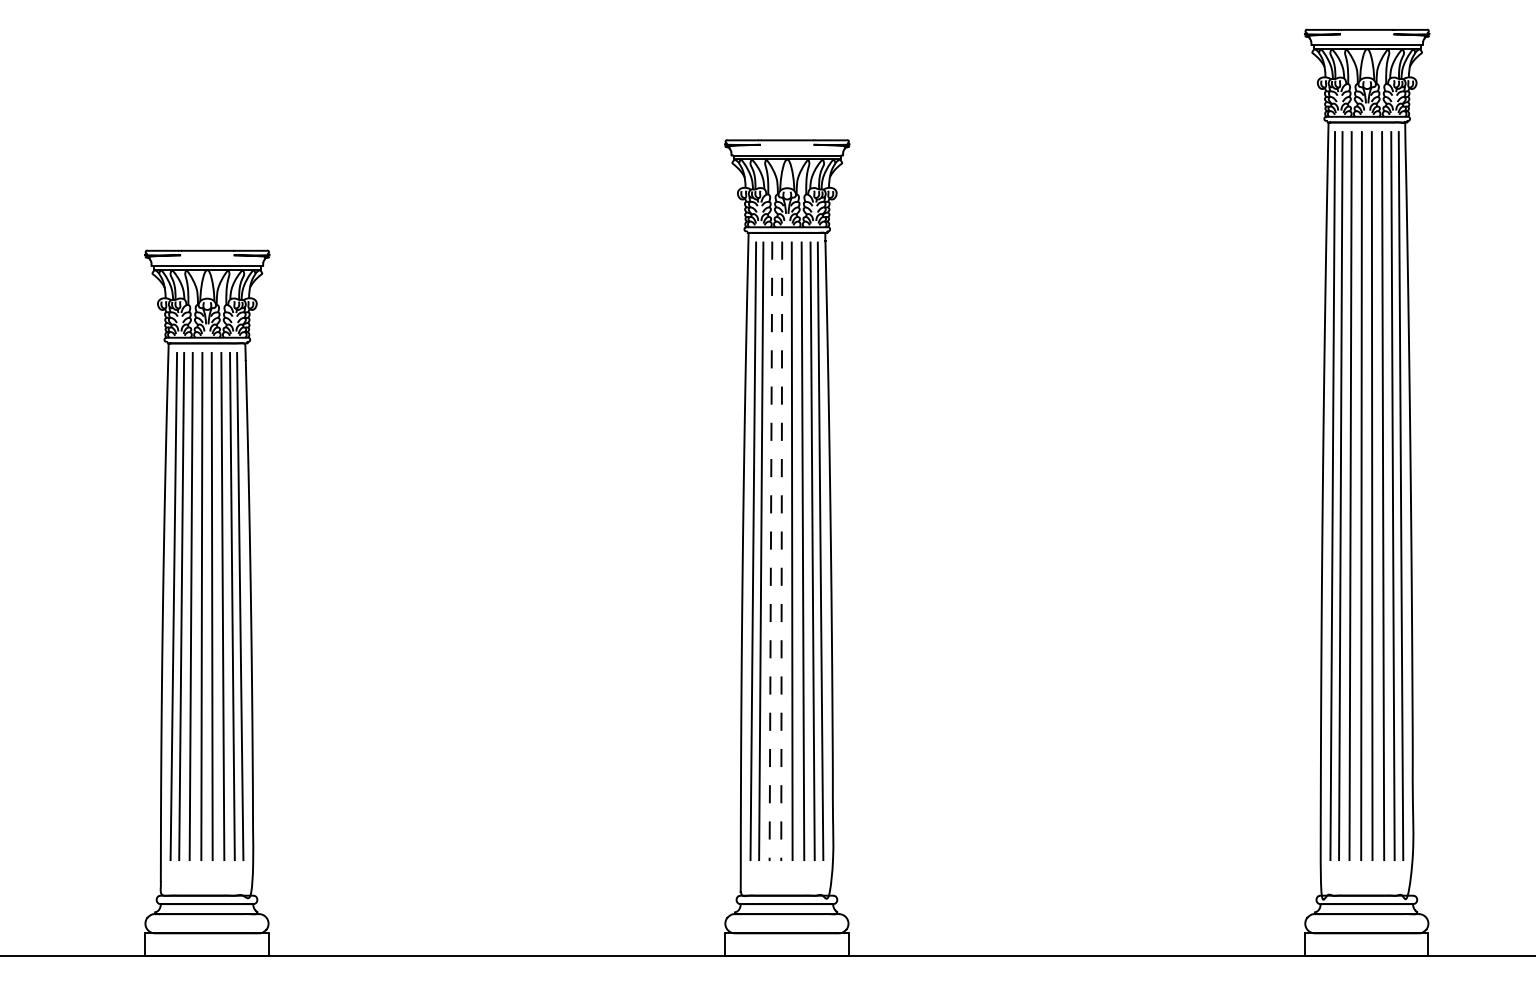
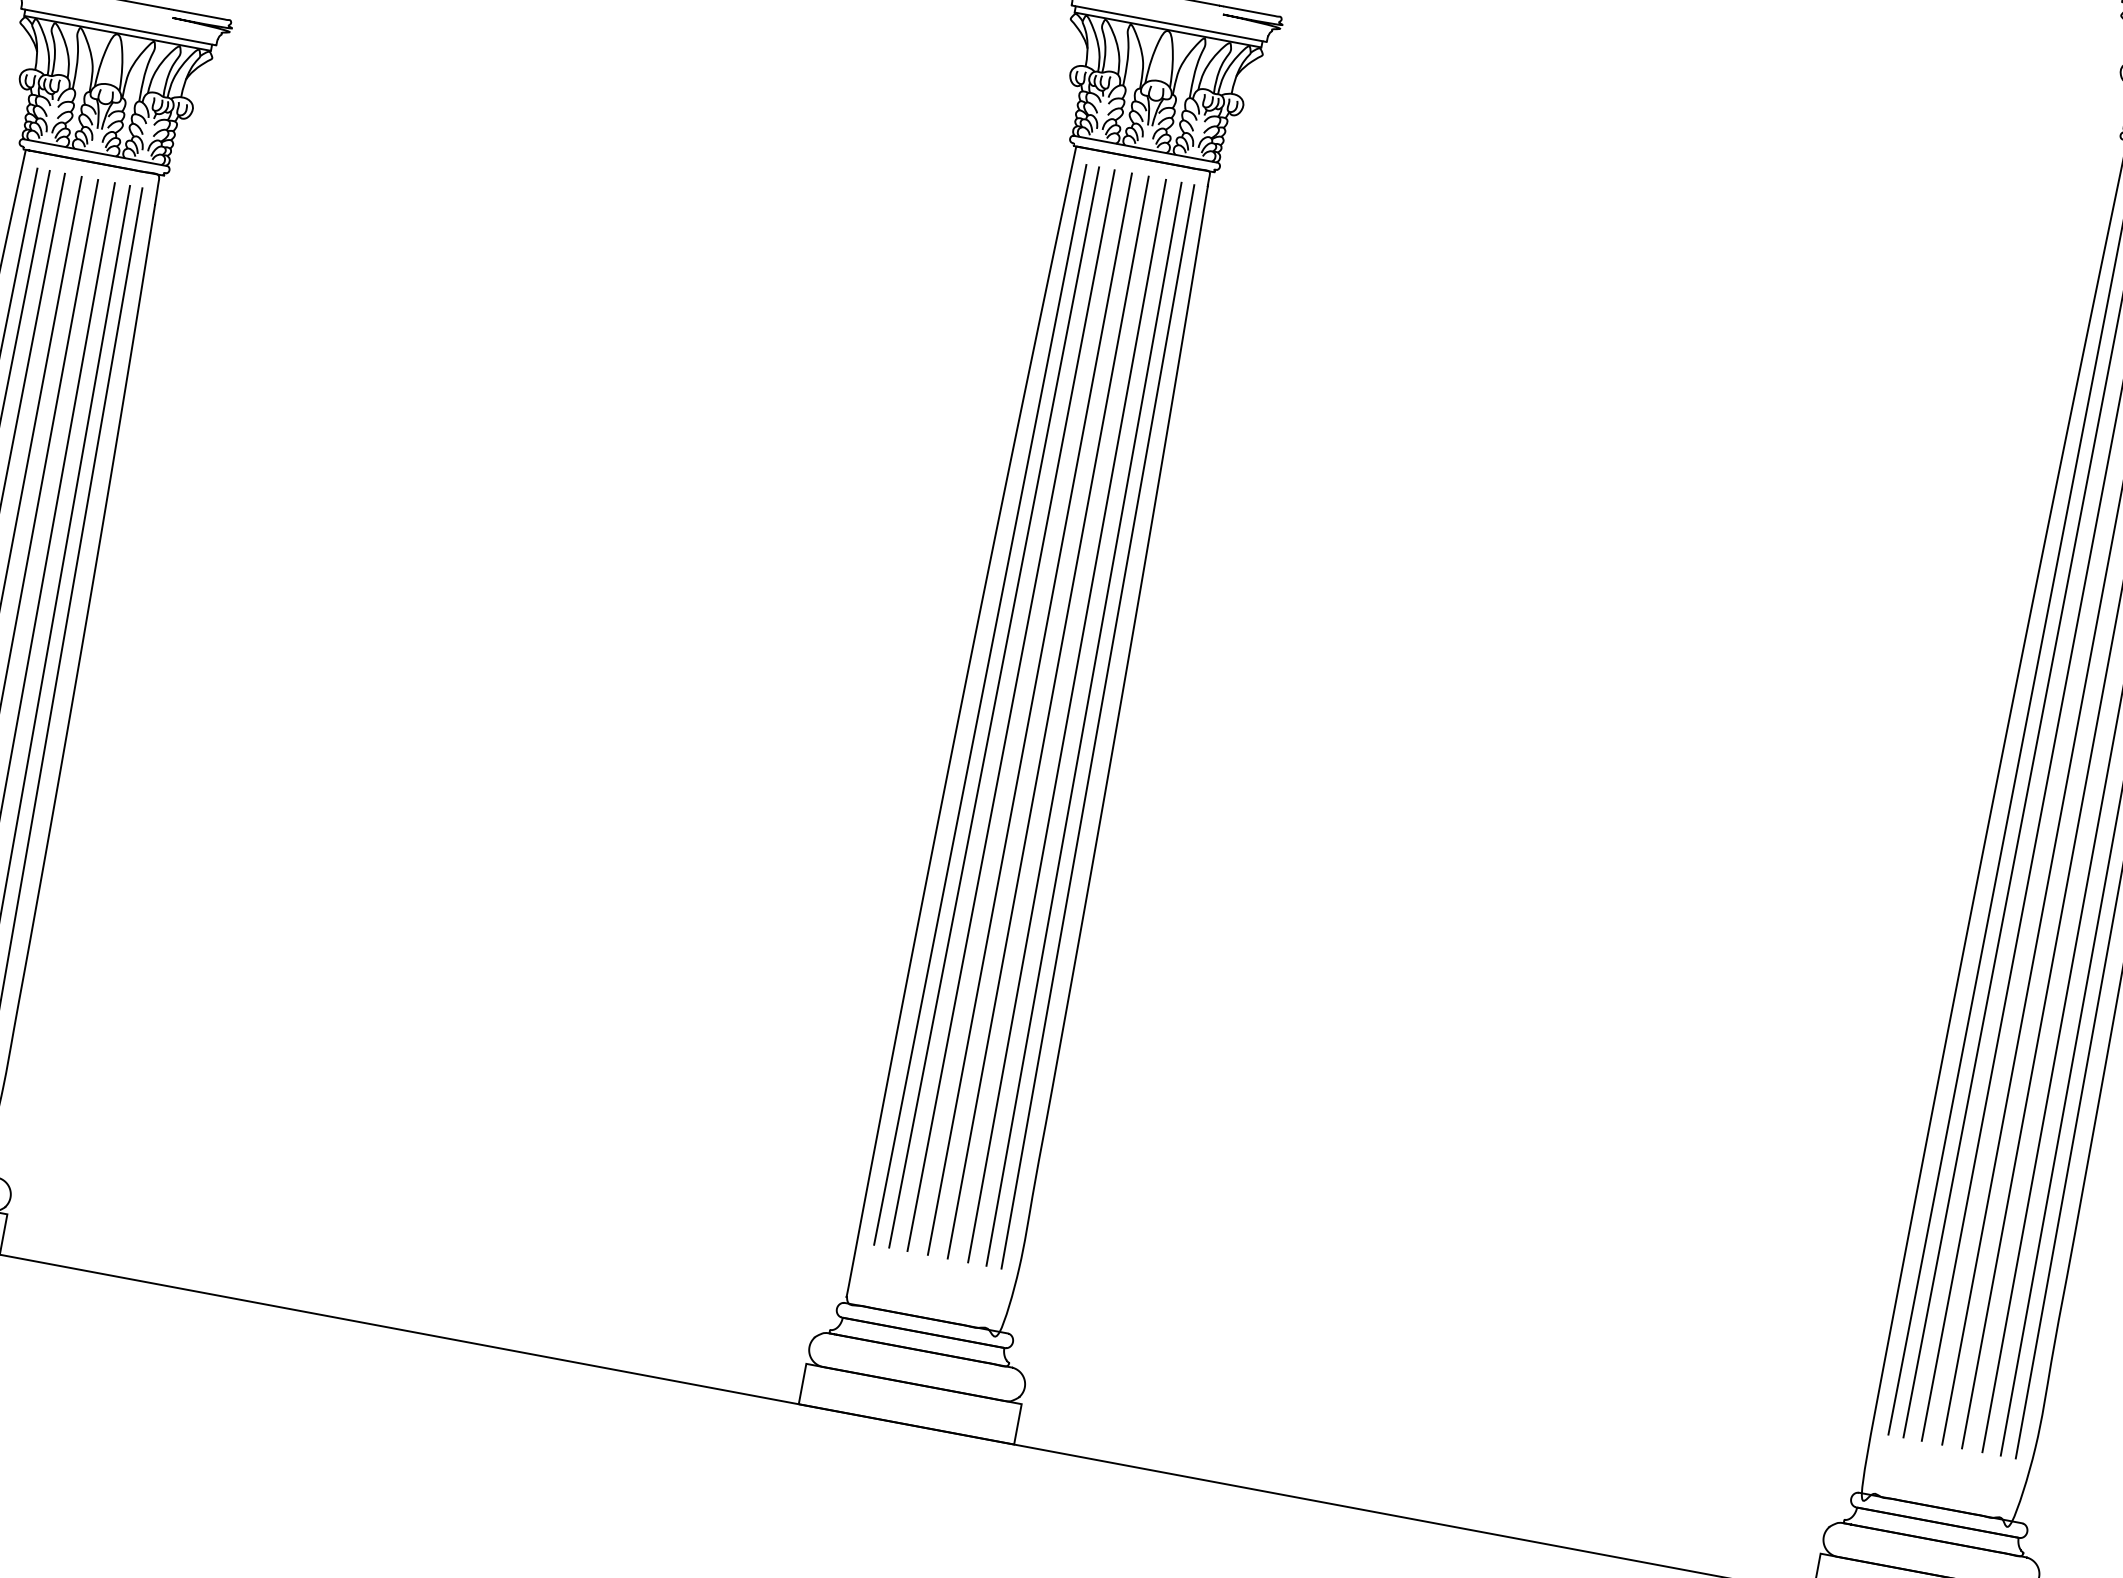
line: (770, 551) -> (1010, 710), dashed -> solid
line: (781, 551) -> (1029, 714), dashed -> solid

